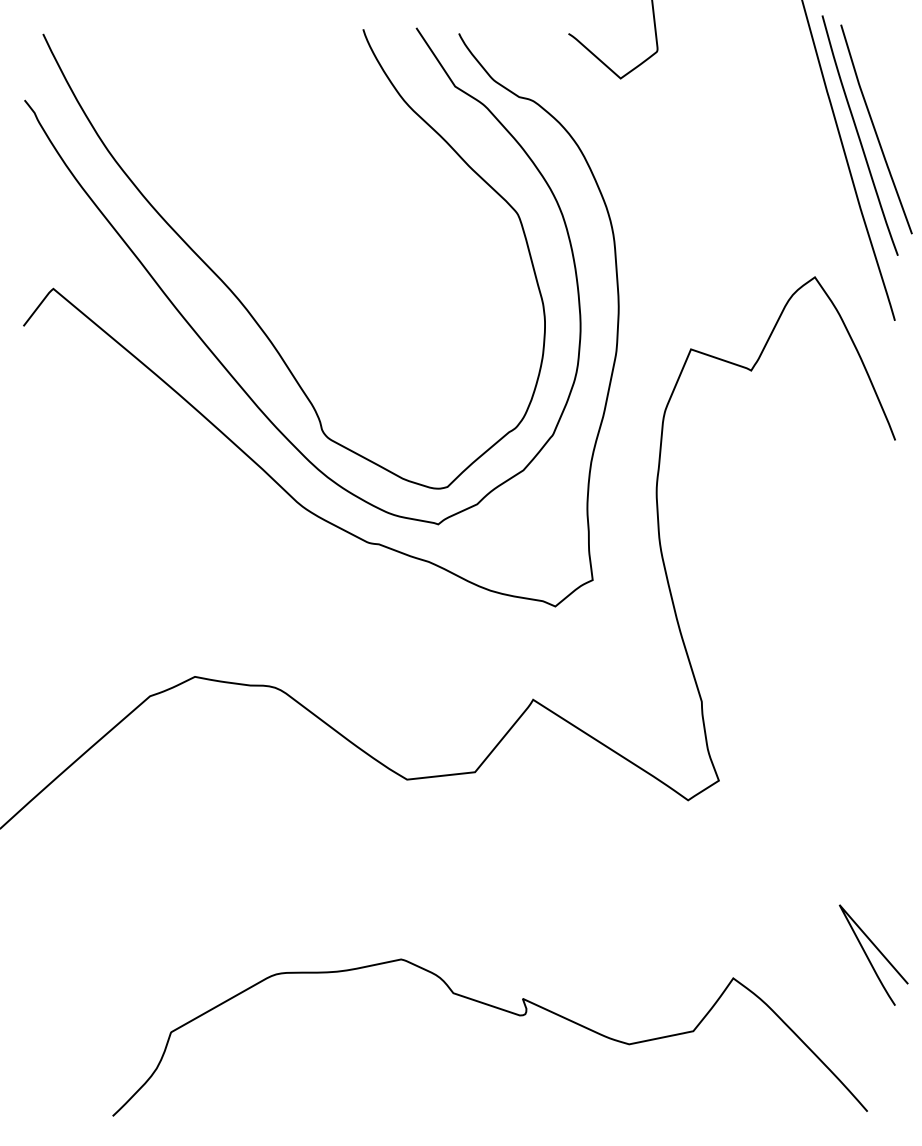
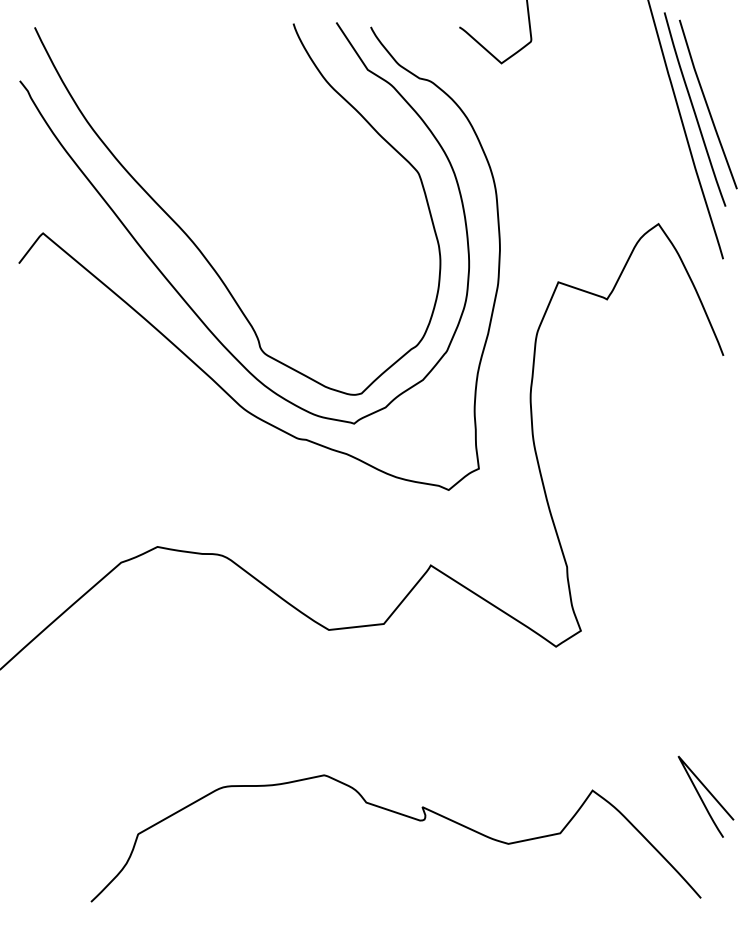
curve: (868, 955) -> (701, 797), moved

